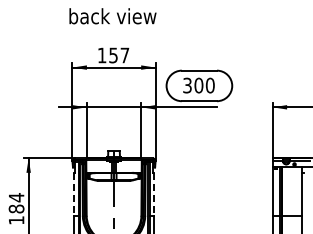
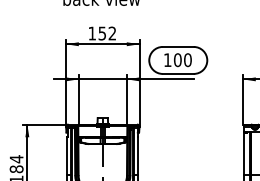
text: (124, 55) -> (112, 33), 157 -> 152
text: (187, 85) -> (167, 60), 300 -> 100
line: (73, 194) -> (66, 156), dashed -> solid
line: (154, 194) -> (138, 156), dashed -> solid

